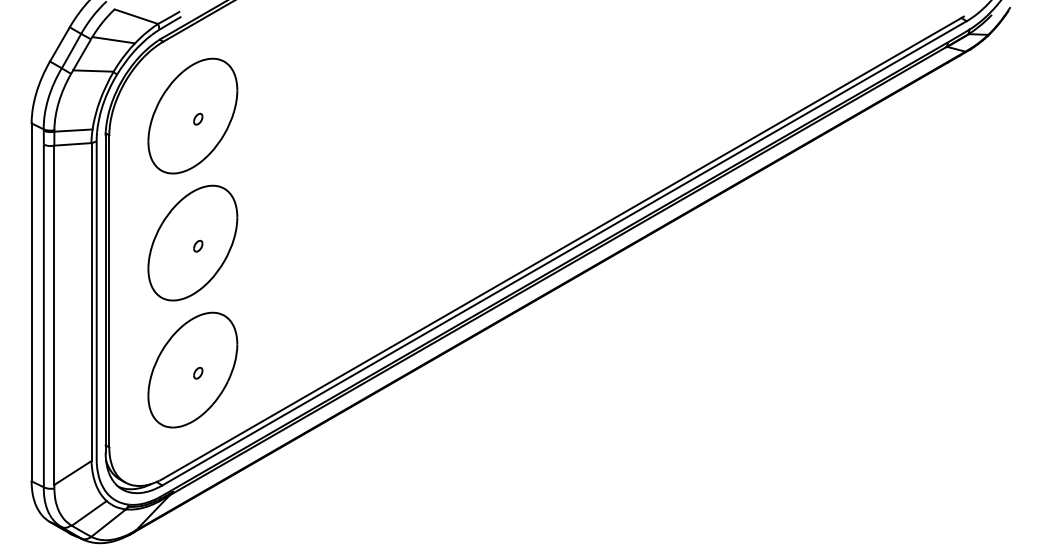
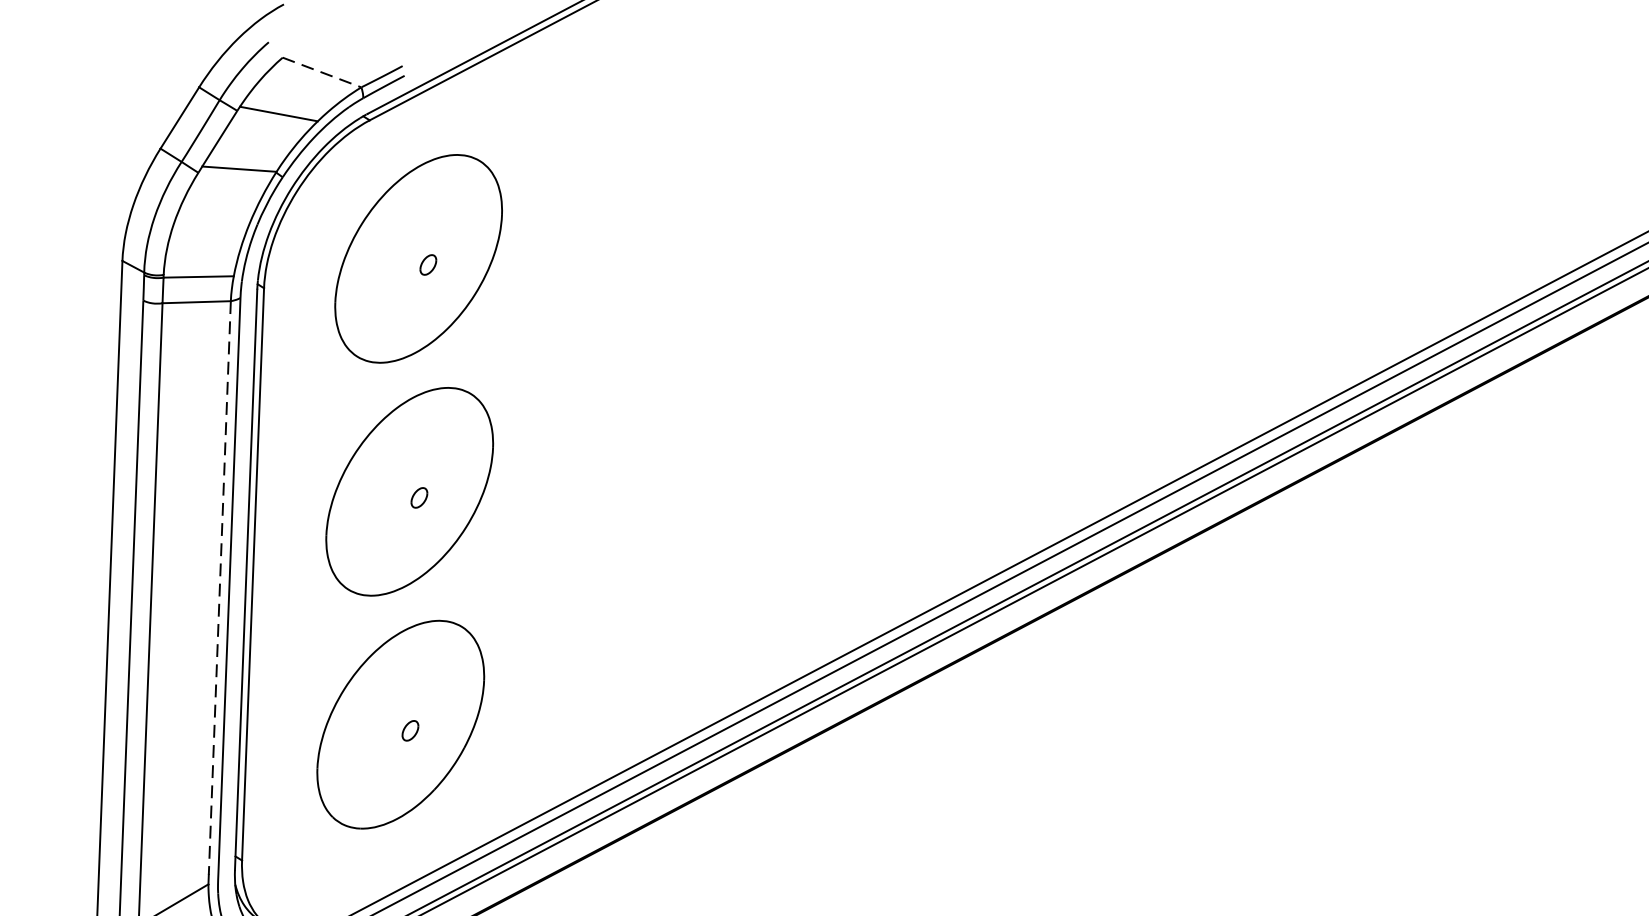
line: (136, 16) -> (322, 72), solid -> dashed
line: (91, 299) -> (219, 588), solid -> dashed

